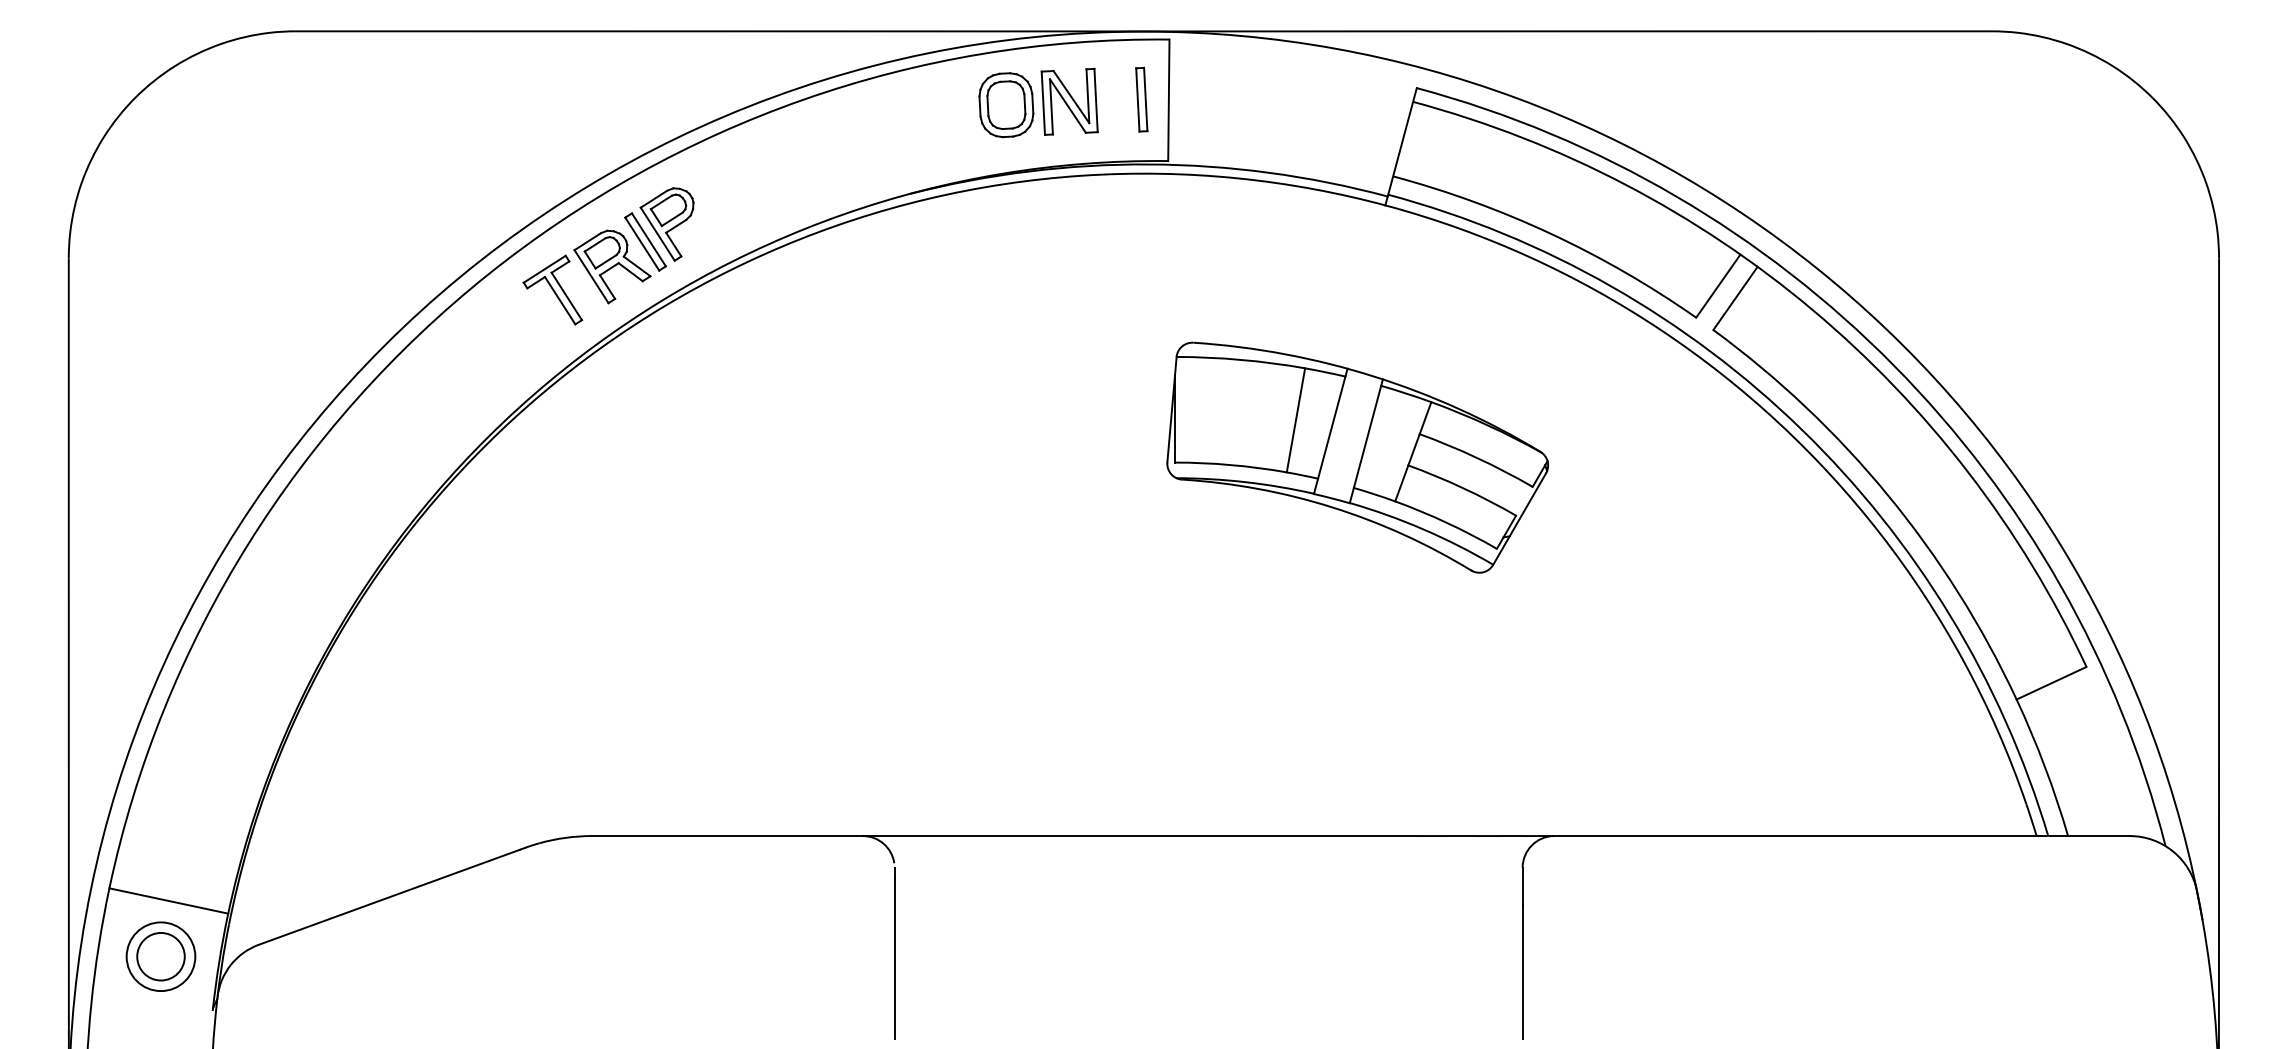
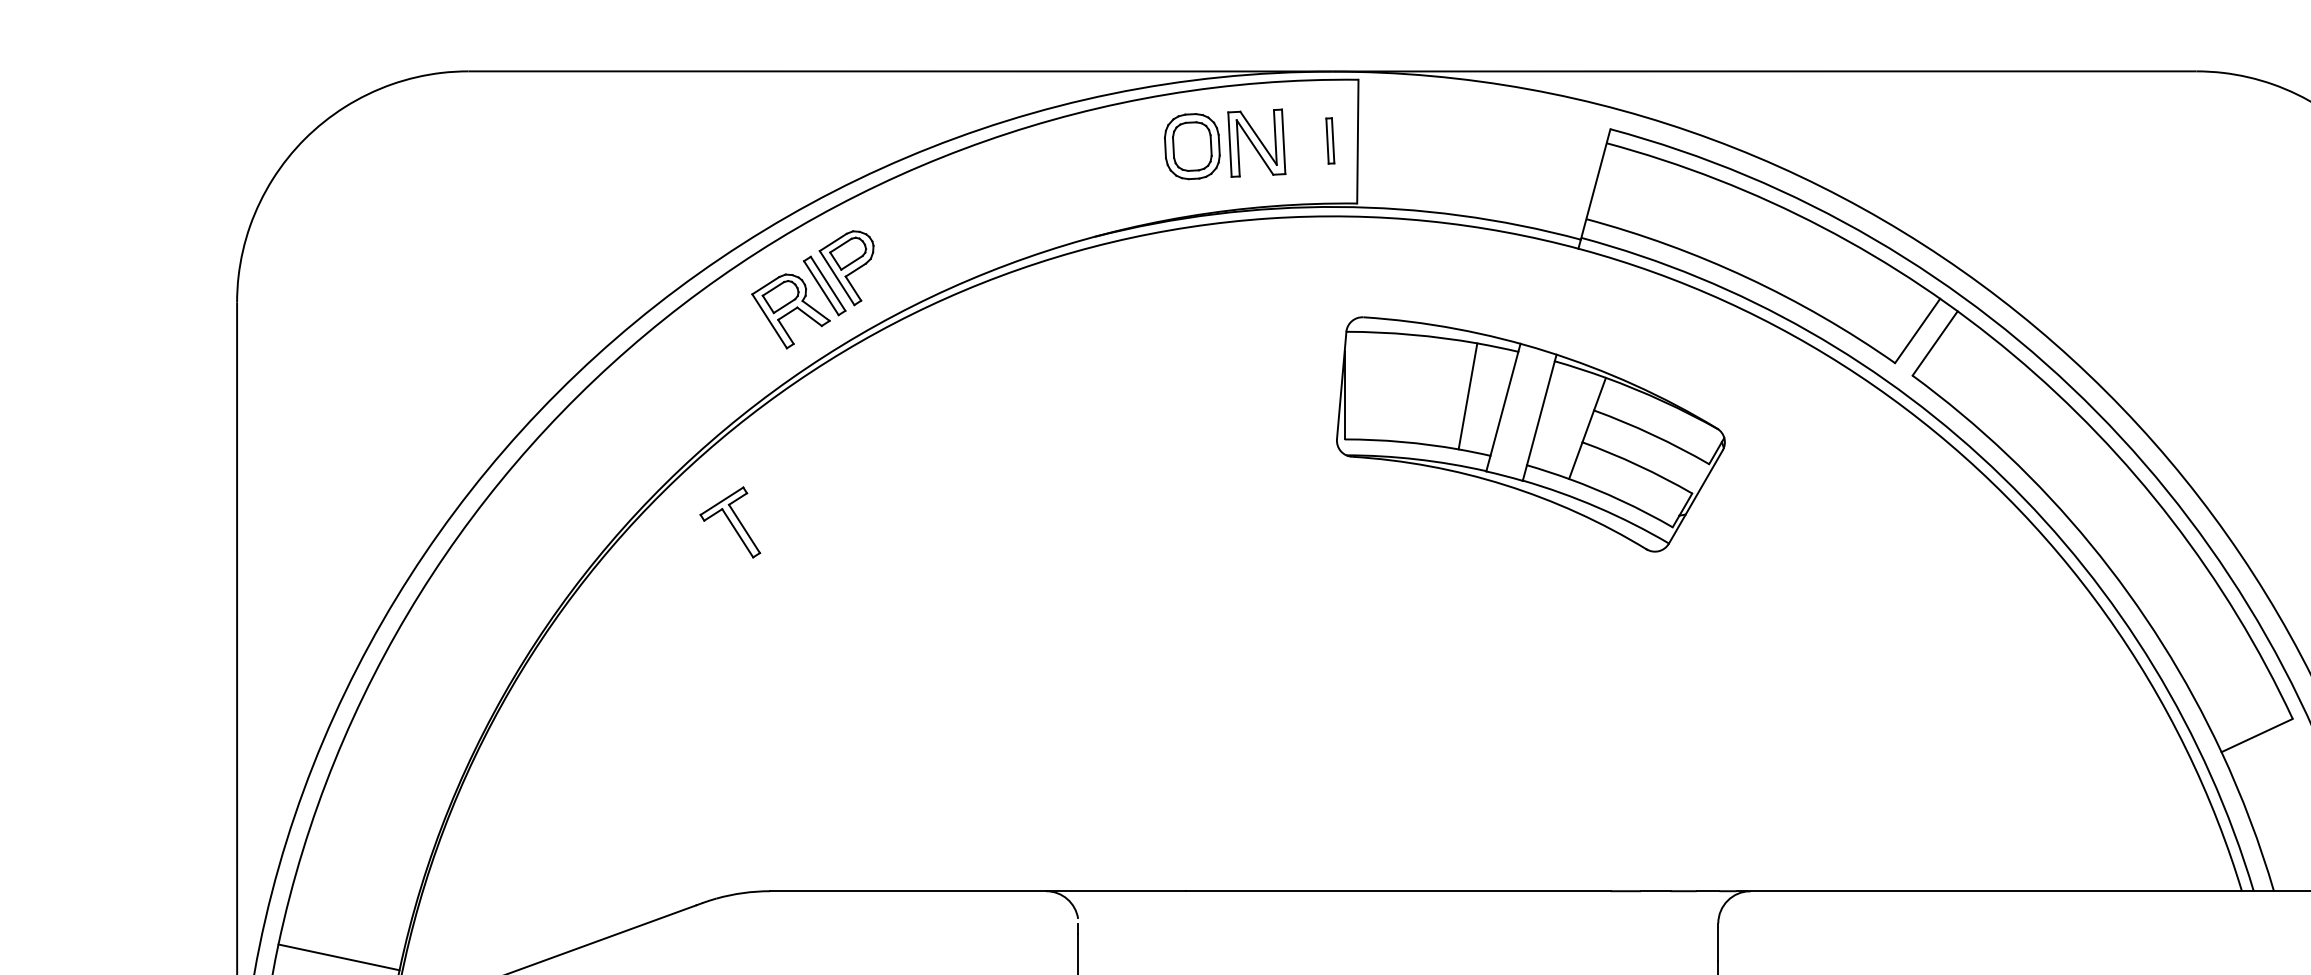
part: (1141, 99) -> (1329, 140), size x0.7
part: (552, 289) -> (729, 521), moved
part: (1357, 457) -> (1530, 434), moved

